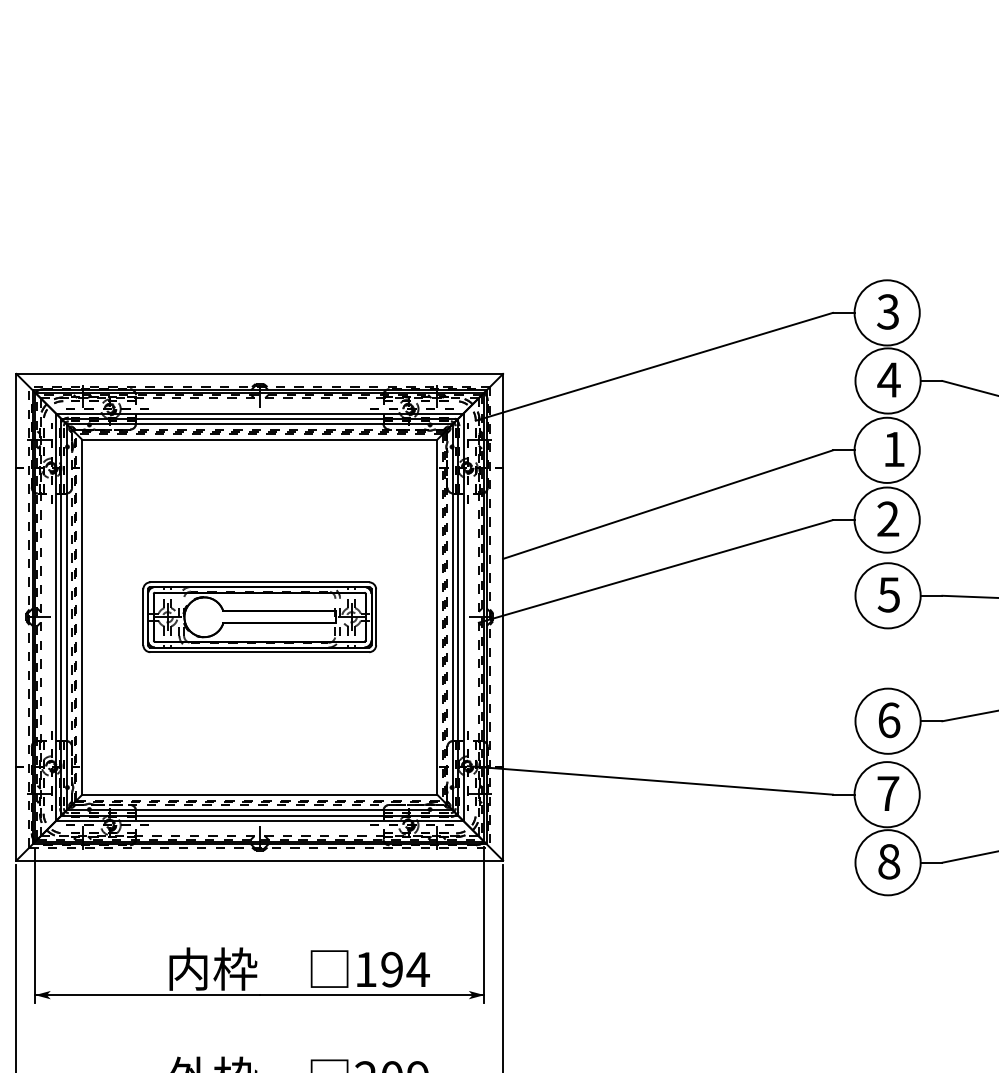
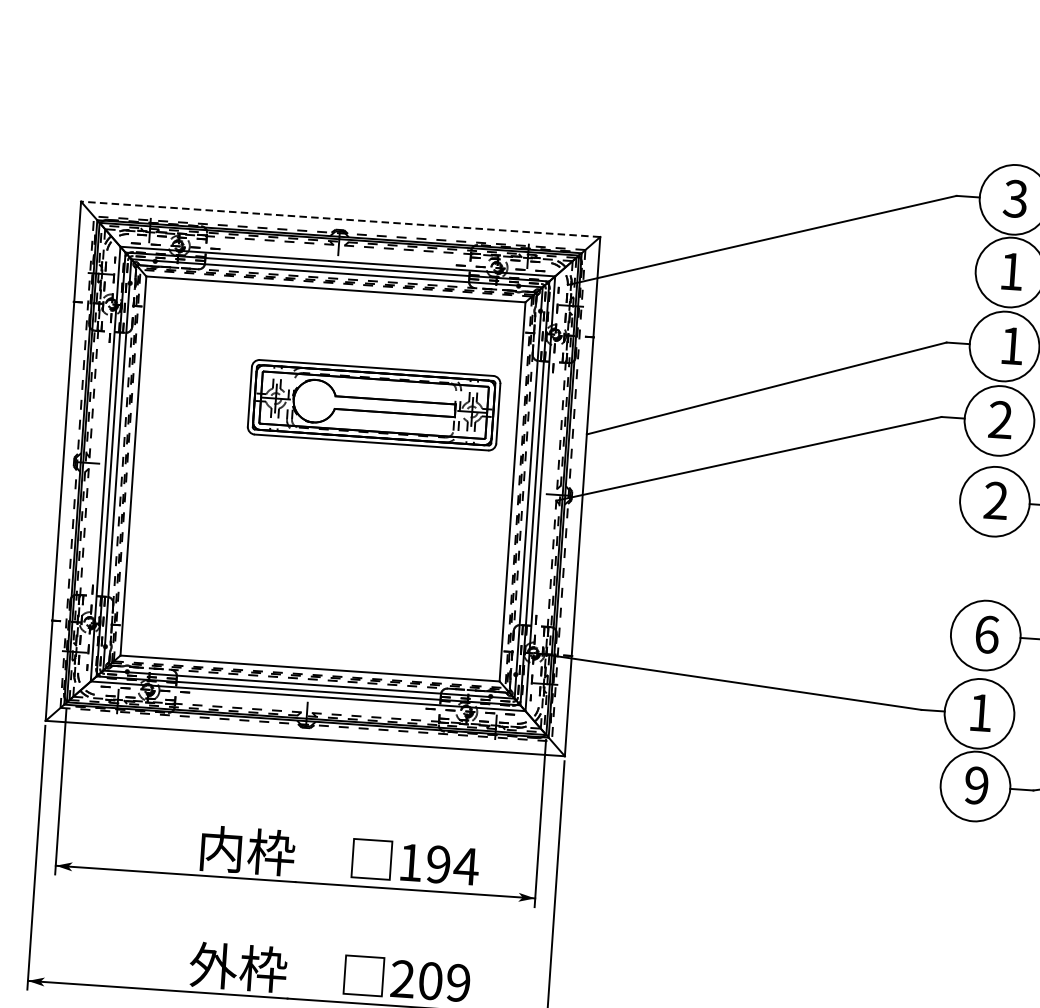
line: (259, 373) -> (340, 218), solid -> dashed
text: (888, 379) -> (1011, 270), 4 -> 1
text: (888, 594) -> (995, 500), 5 -> 2
part: (259, 616) -> (373, 404), moved
text: (888, 793) -> (980, 712), 7 -> 1
text: (889, 861) -> (977, 785), 8 -> 9

